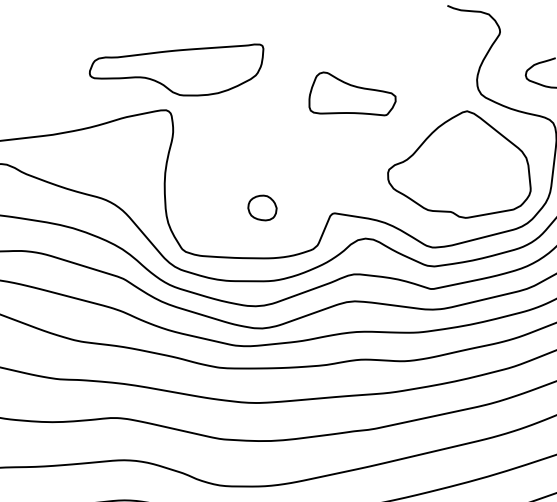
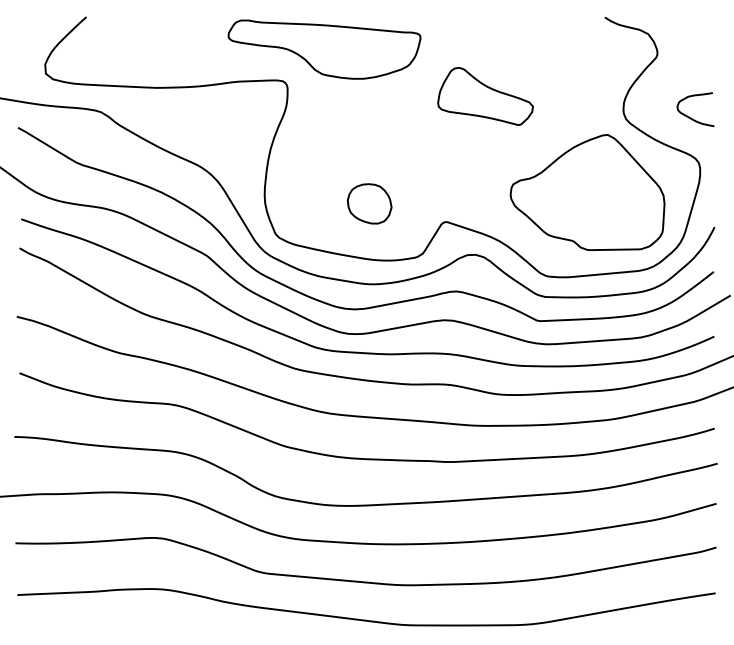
part: (178, 72) -> (324, 49), moved
part: (262, 207) -> (369, 203), size x1.43

